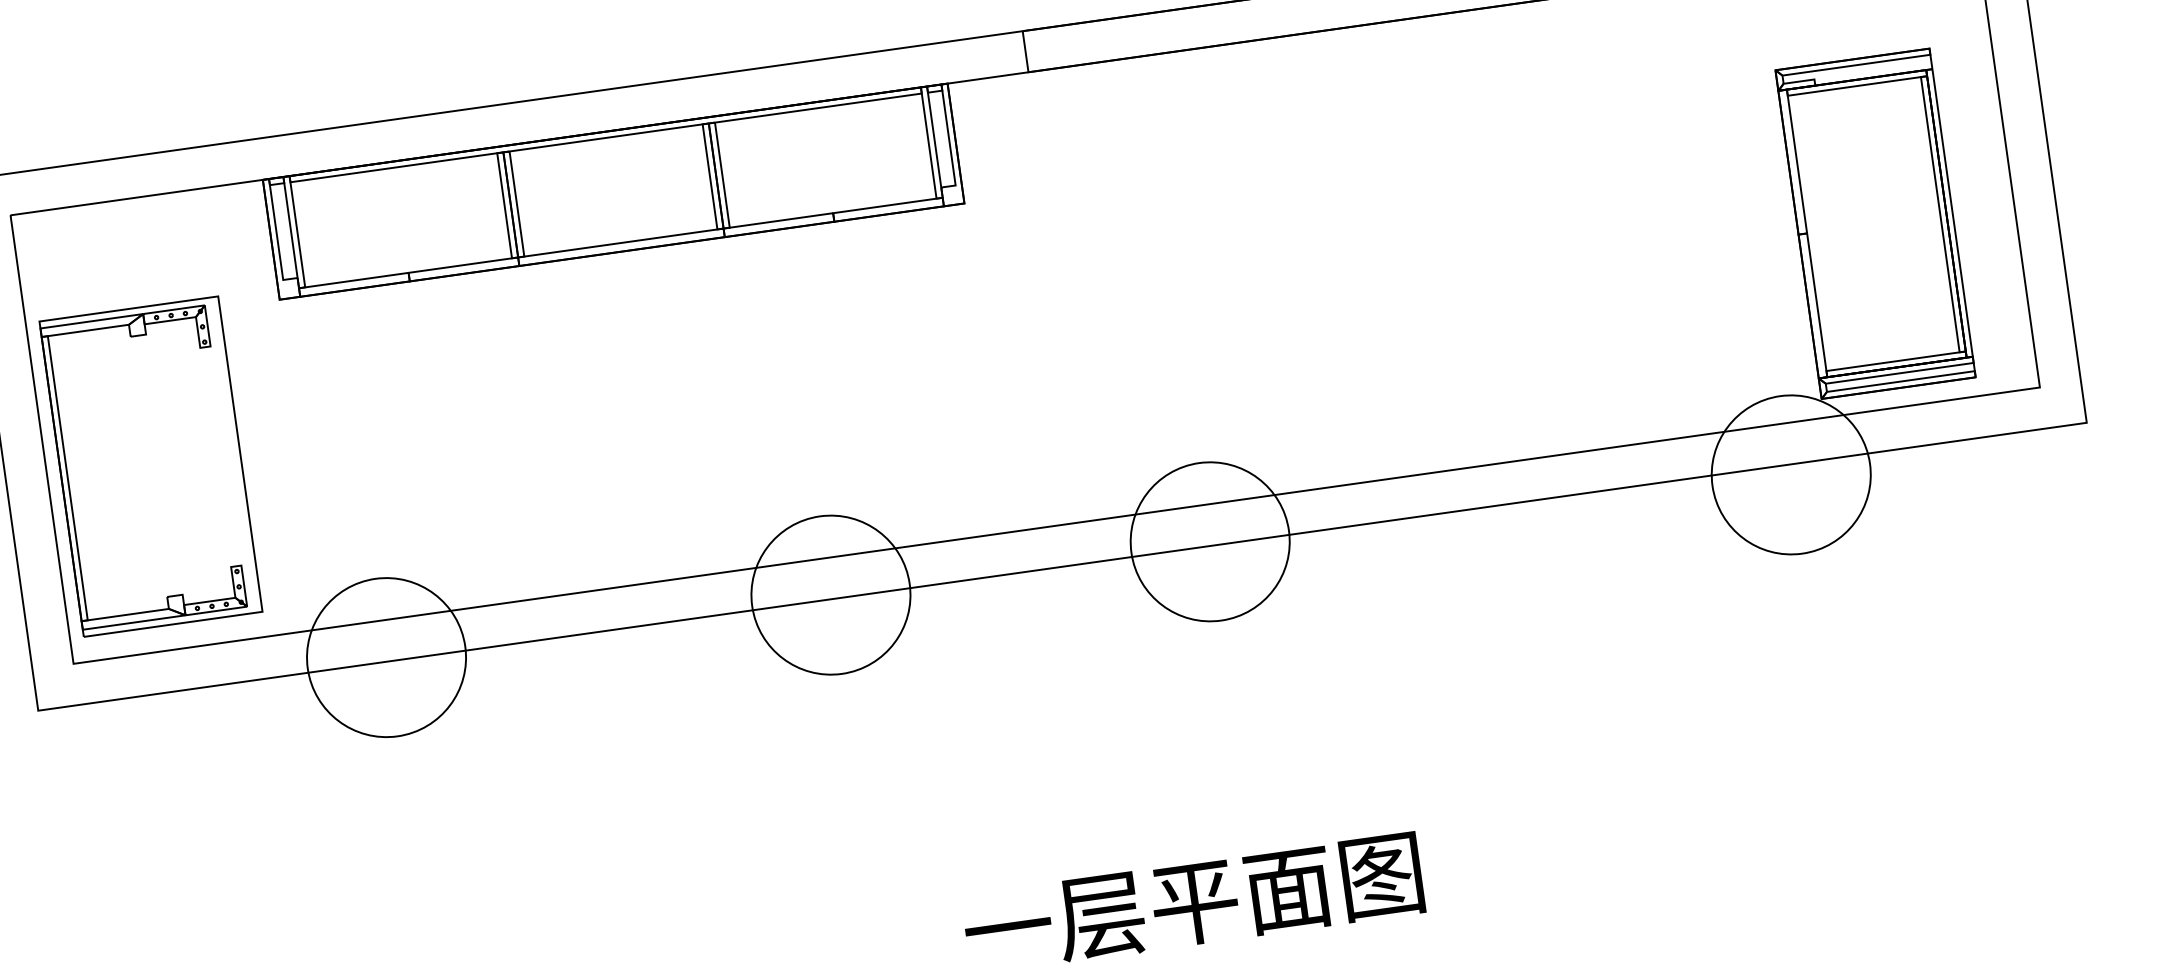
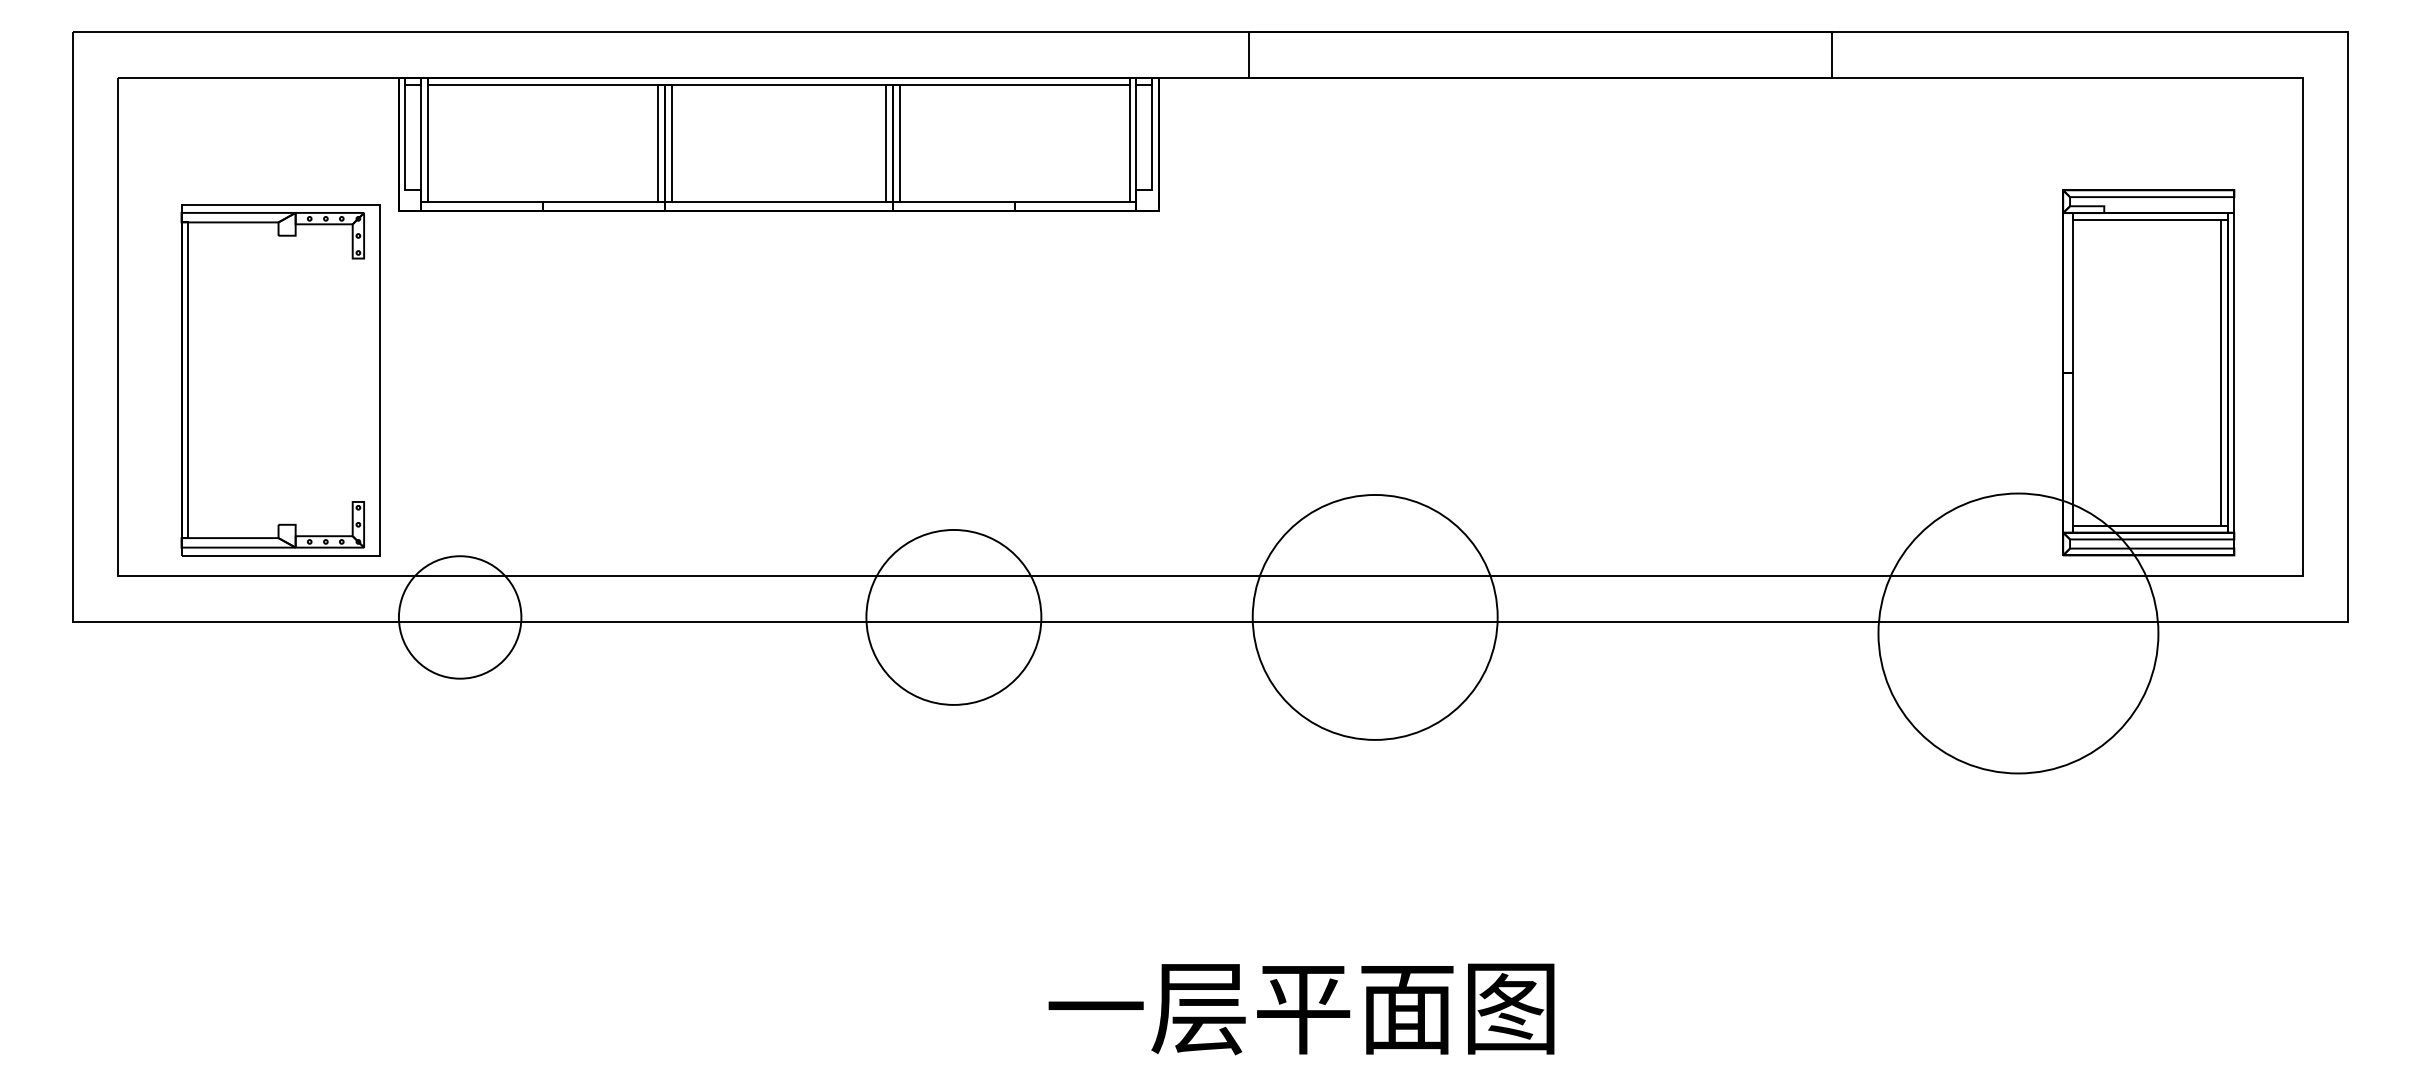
part: (150, 466) -> (280, 380), moved
circle: (1790, 475) -> (2017, 633), size x1.6
circle: (1209, 541) -> (1374, 616), size x1.4
circle: (385, 656) -> (459, 616), size x0.7

